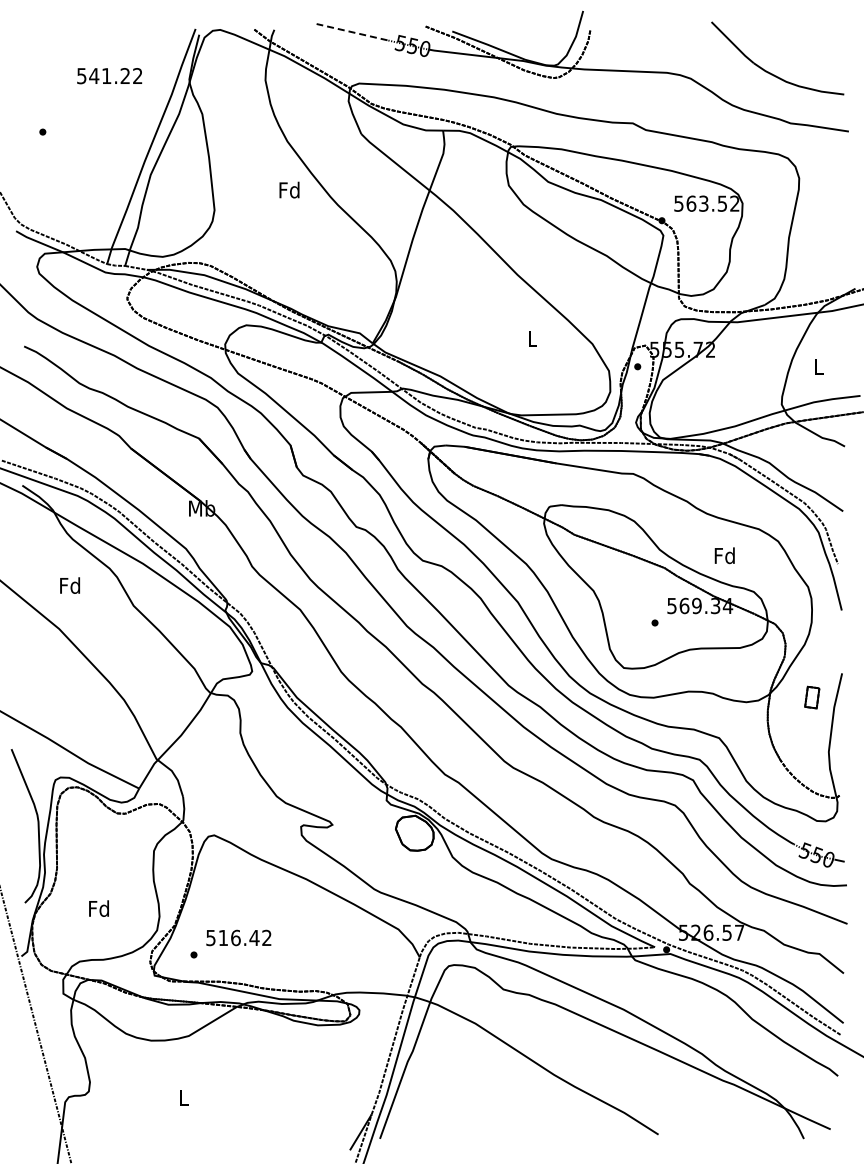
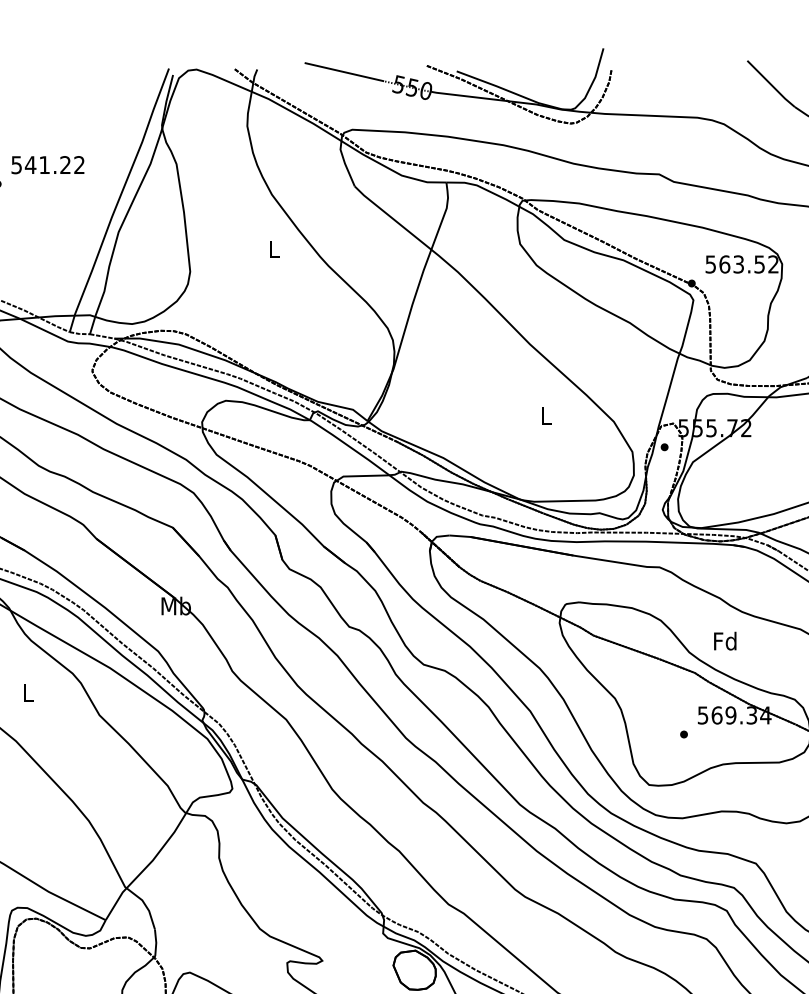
line: (351, 32) -> (343, 72), dashed -> solid
text: (109, 76) -> (47, 165), moved
text: (289, 189) -> (274, 248), Fd -> L
text: (724, 555) -> (724, 640), moved
text: (70, 585) -> (28, 692), Fd -> L

